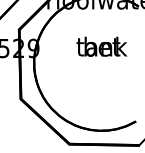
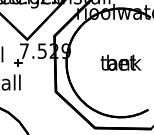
text: (101, 46) -> (120, 62), moved

